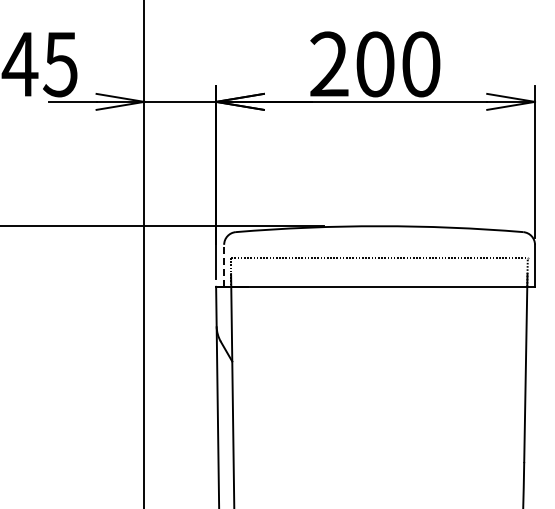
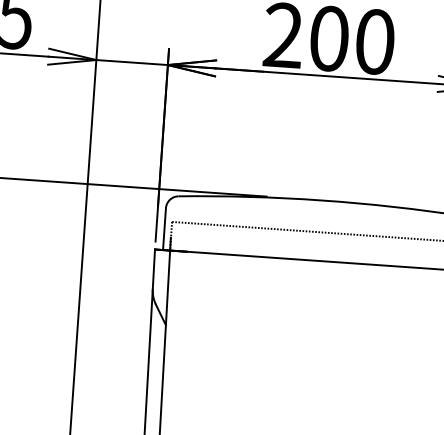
line: (224, 265) -> (164, 228), dashed -> solid

